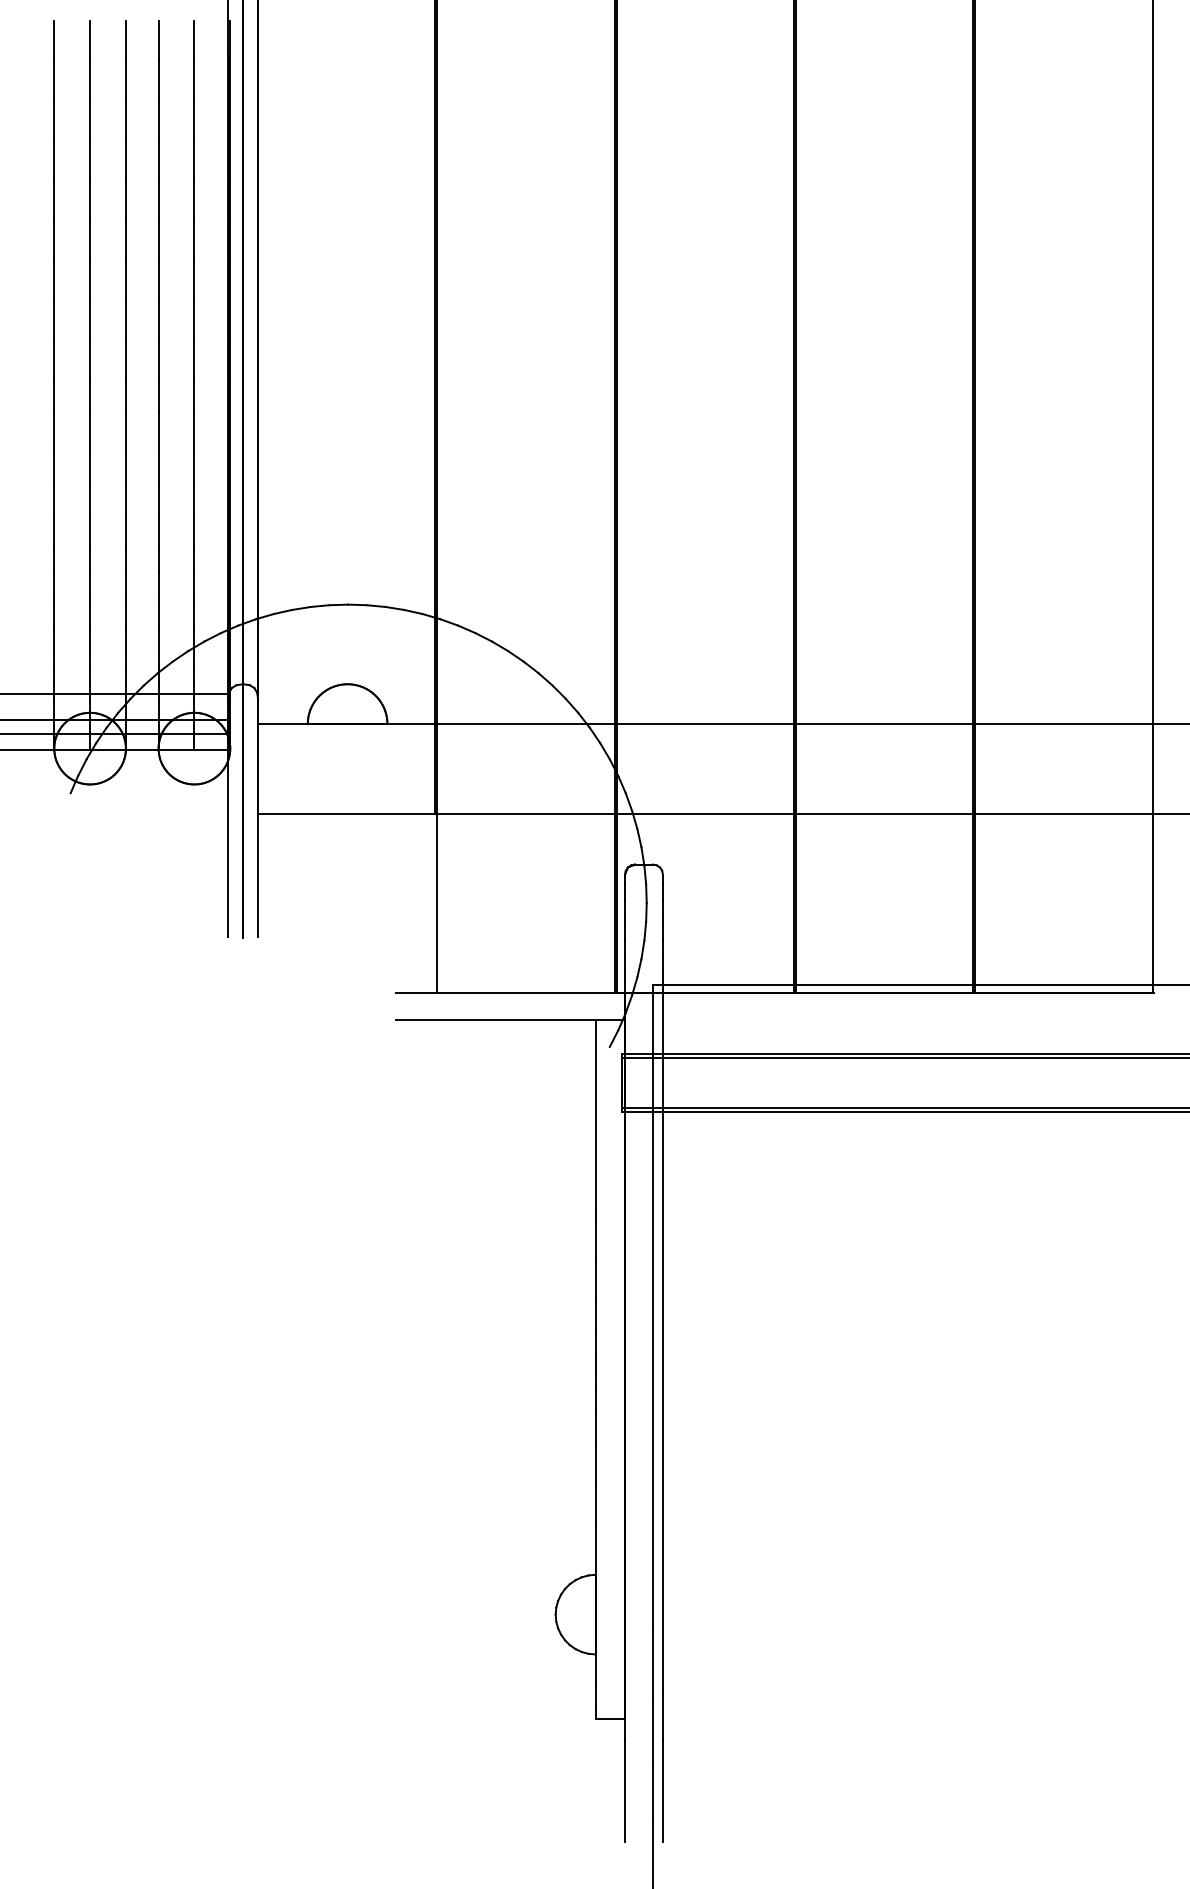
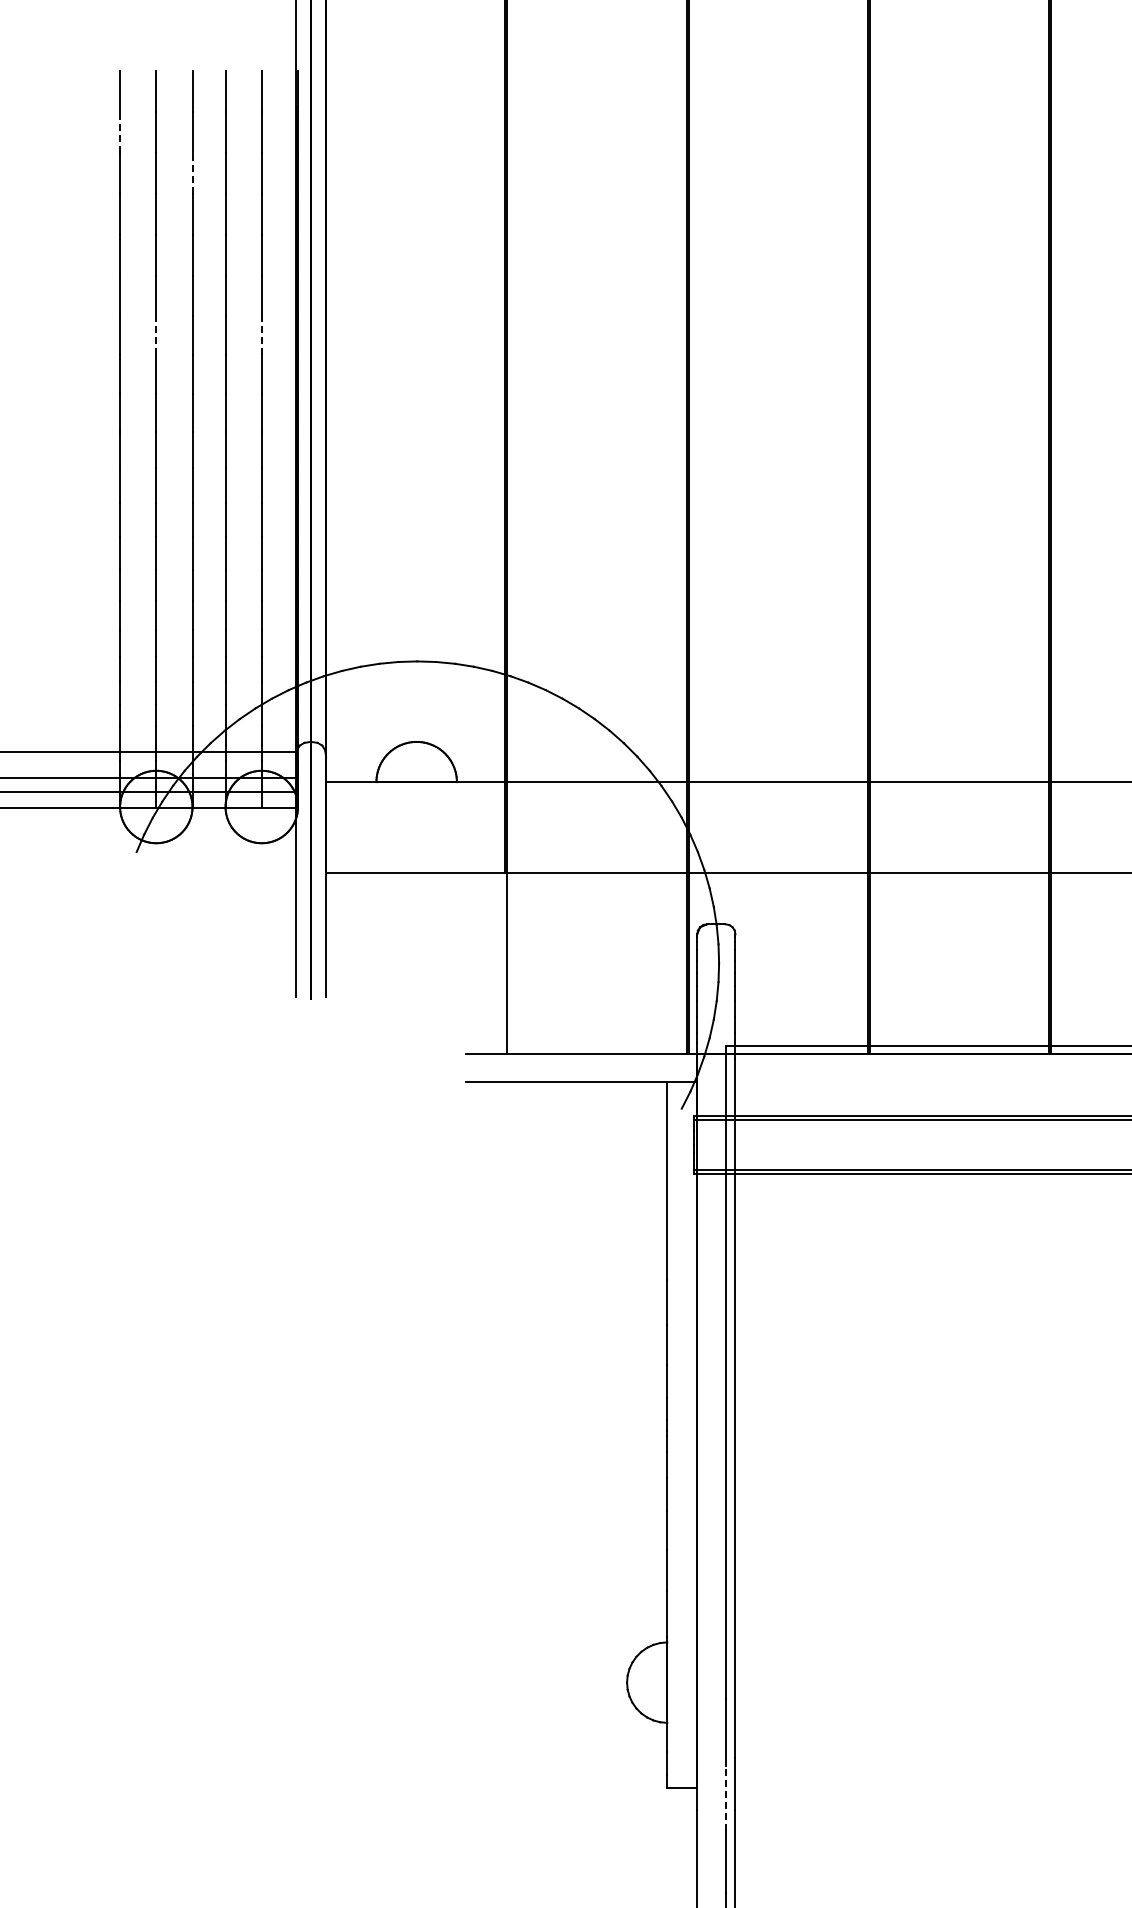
line: (54, 81) -> (120, 132), solid -> dashed
line: (125, 121) -> (192, 172), solid -> dashed
line: (90, 282) -> (156, 335), solid -> dashed
line: (194, 282) -> (261, 335), solid -> dashed
line: (653, 1729) -> (725, 1798), solid -> dashed

